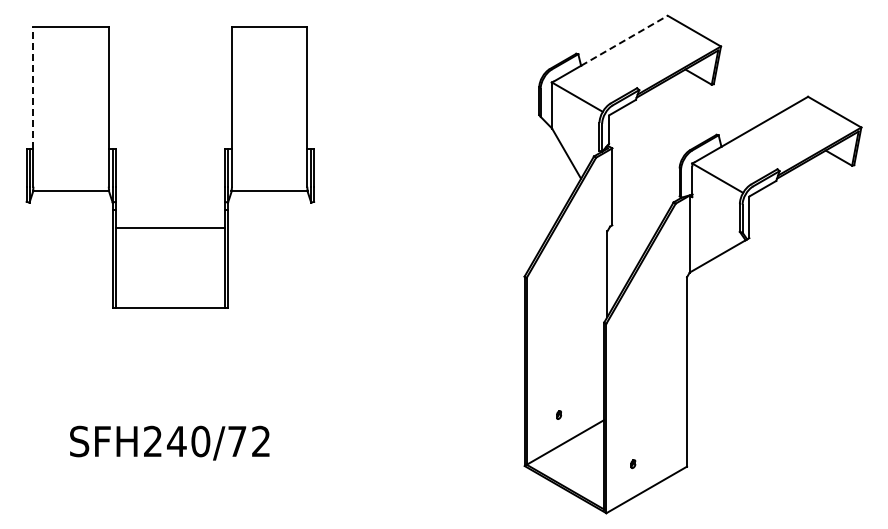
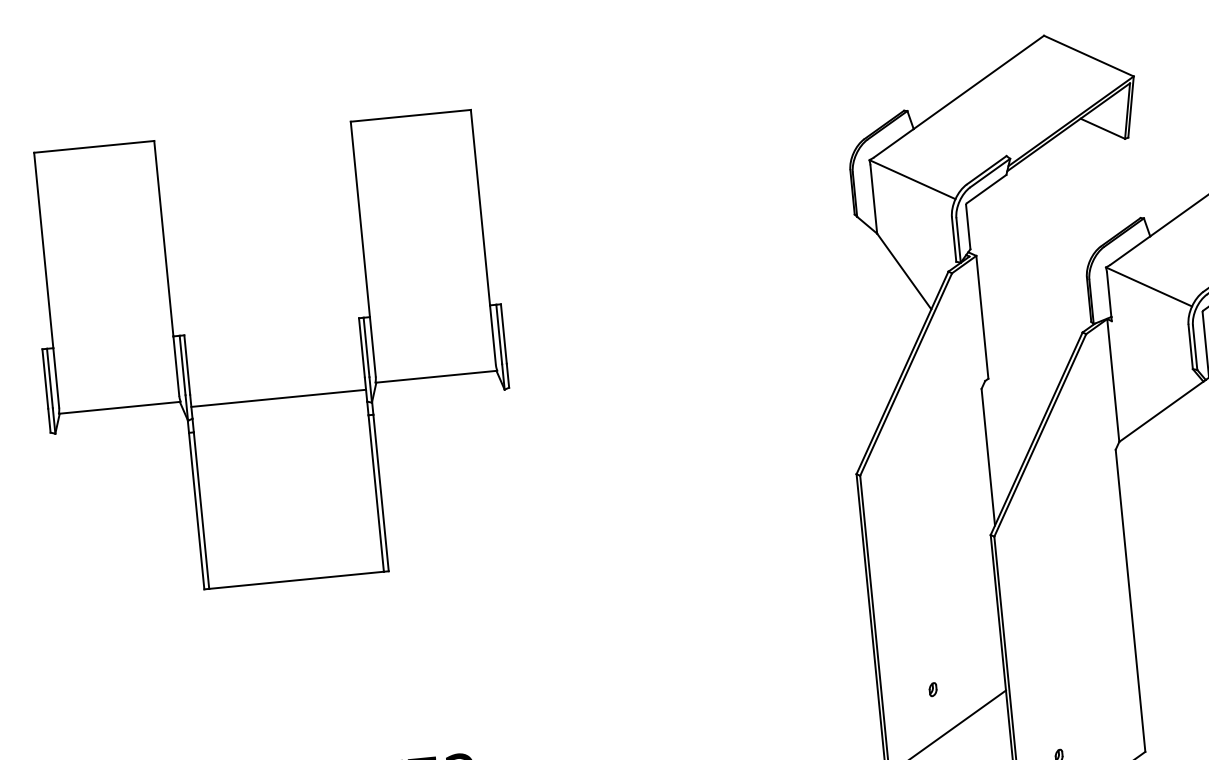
line: (624, 40) -> (978, 81), dashed -> solid
line: (33, 87) -> (43, 249), dashed -> solid
line: (170, 228) -> (278, 398), moved

